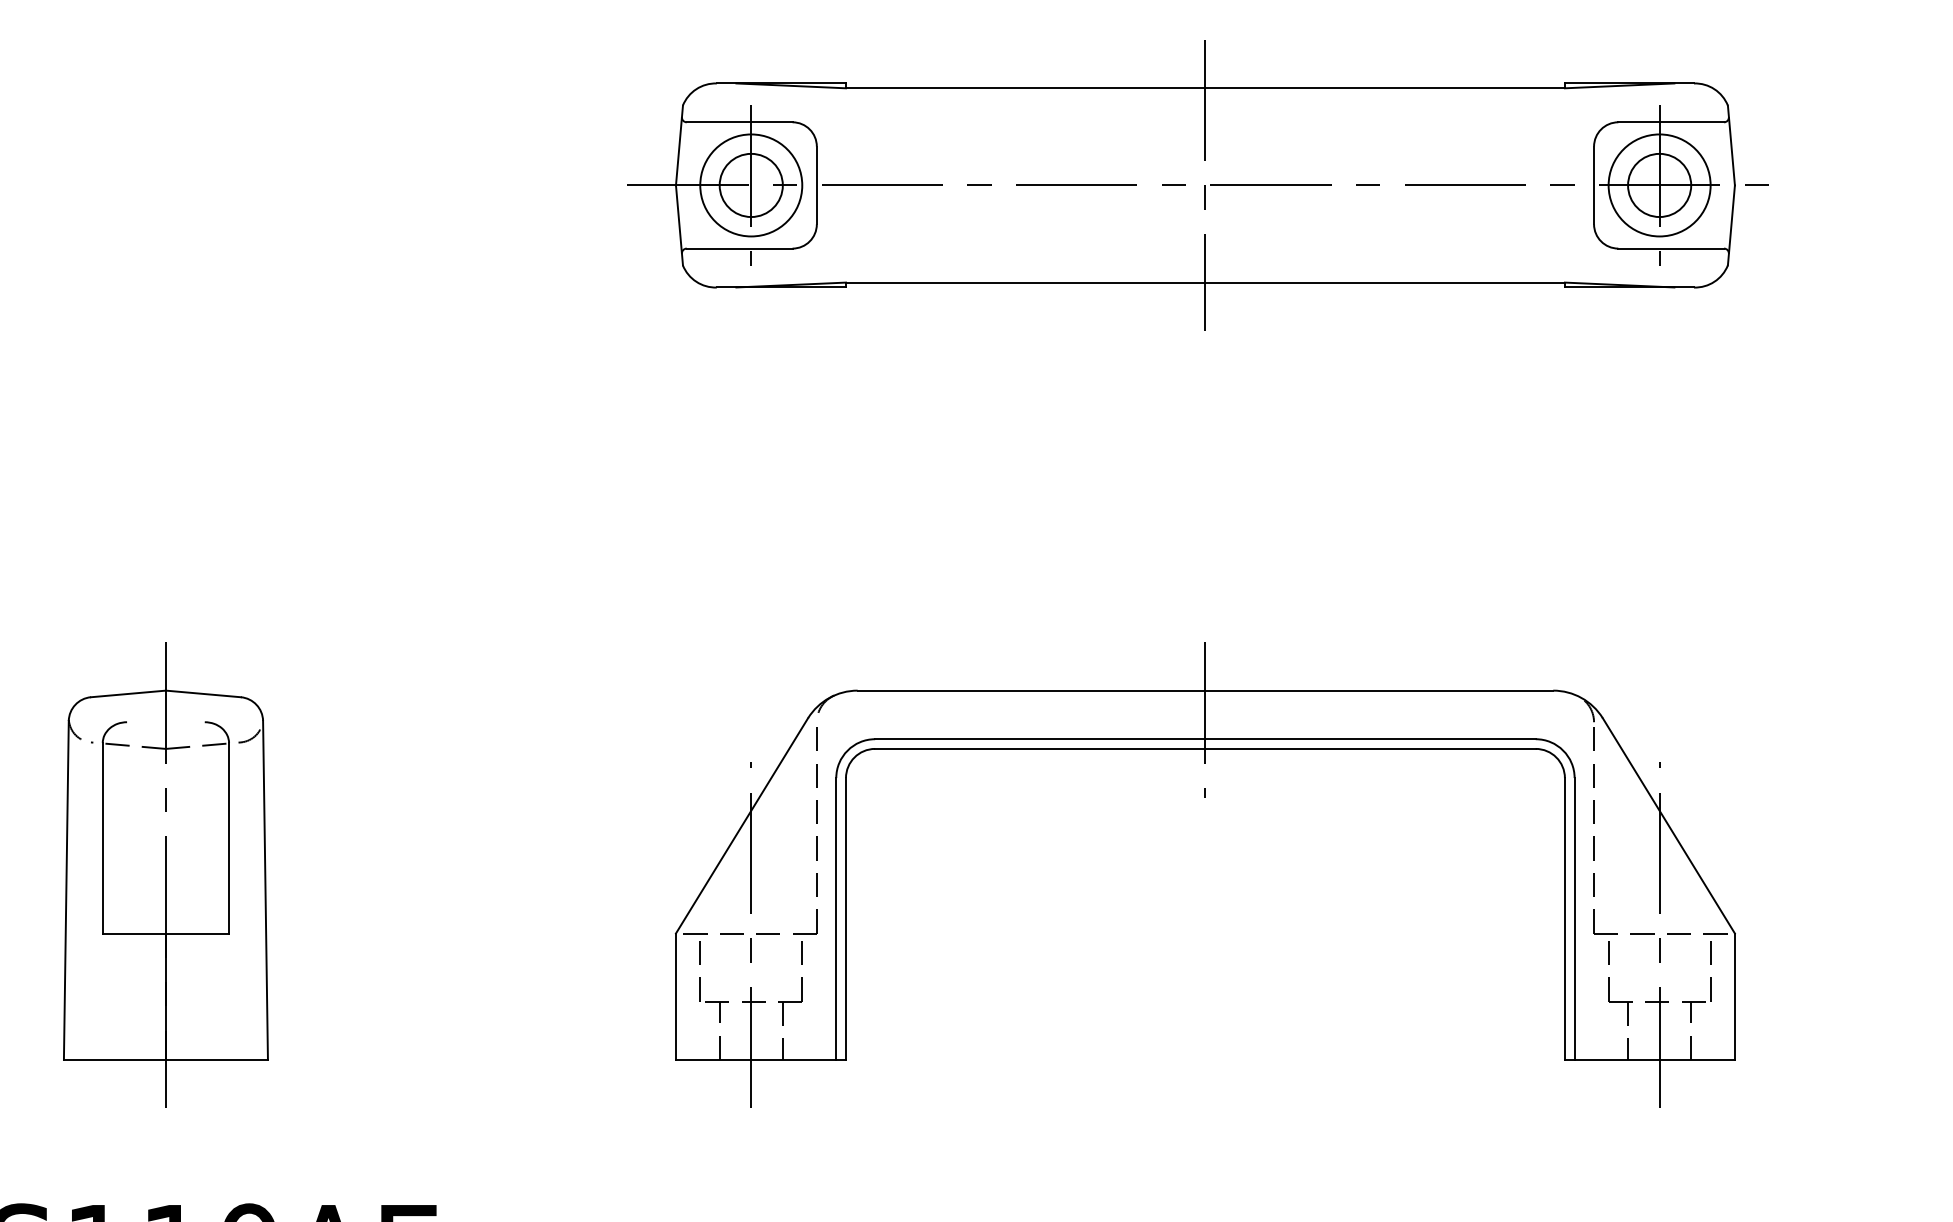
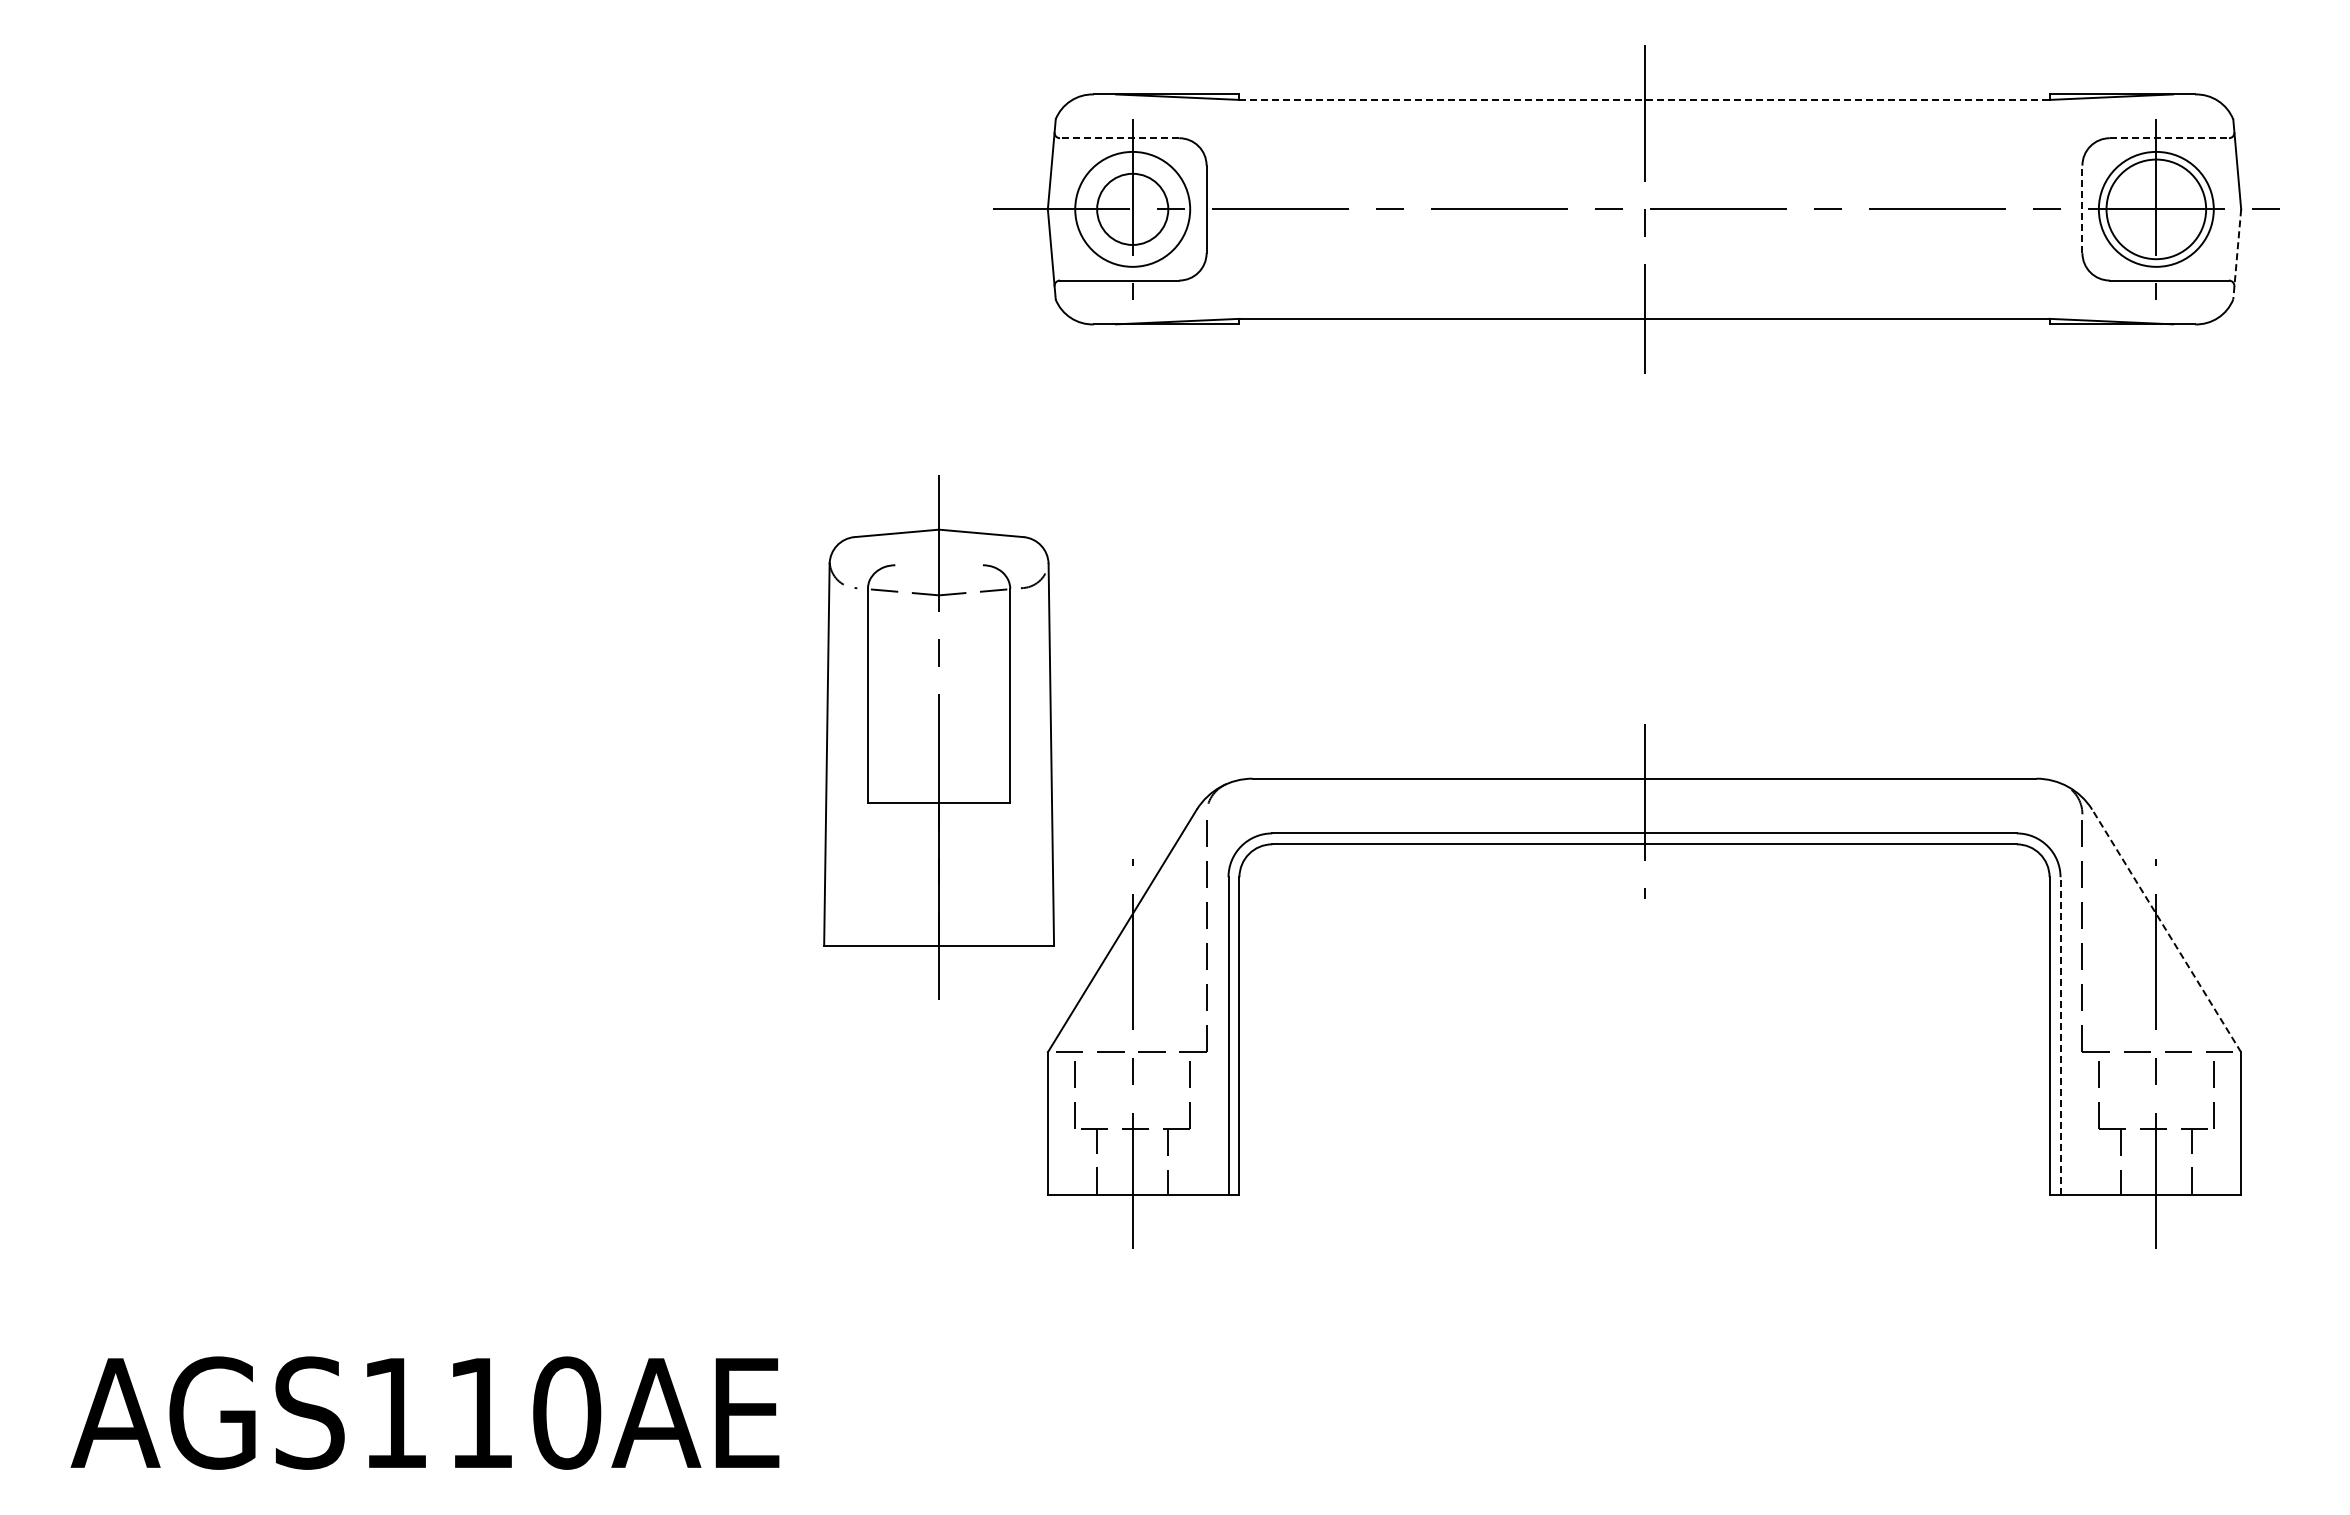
line: (1206, 87) -> (1645, 99), solid -> dashed
line: (739, 122) -> (1119, 138), solid -> dashed
line: (1671, 122) -> (2169, 138), solid -> dashed
circle: (1658, 184) -> (2155, 208), size x1.4
line: (1594, 185) -> (2082, 209), solid -> dashed
line: (1731, 225) -> (2237, 254), solid -> dashed
line: (1668, 825) -> (2166, 930), solid -> dashed
part: (165, 875) -> (938, 737), moved
line: (1574, 918) -> (2060, 1035), solid -> dashed

